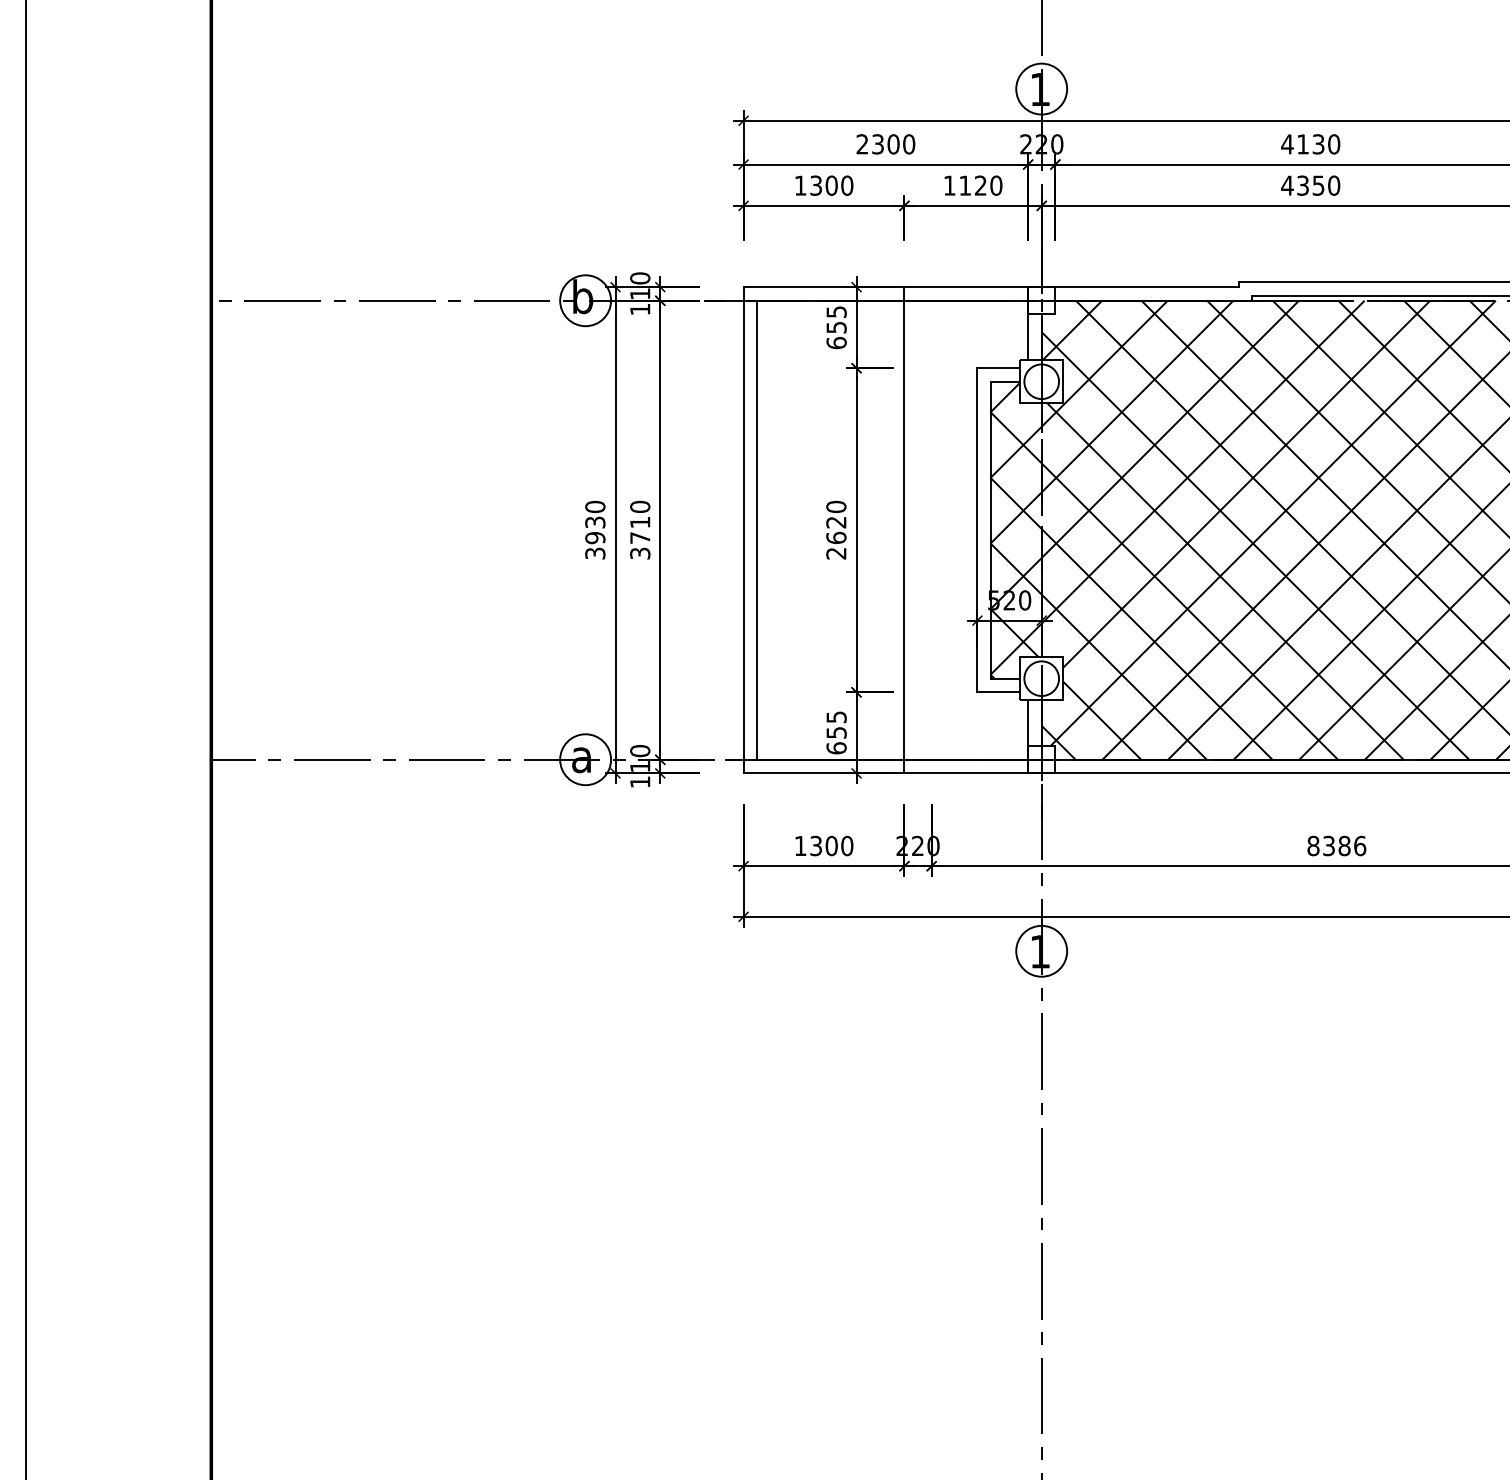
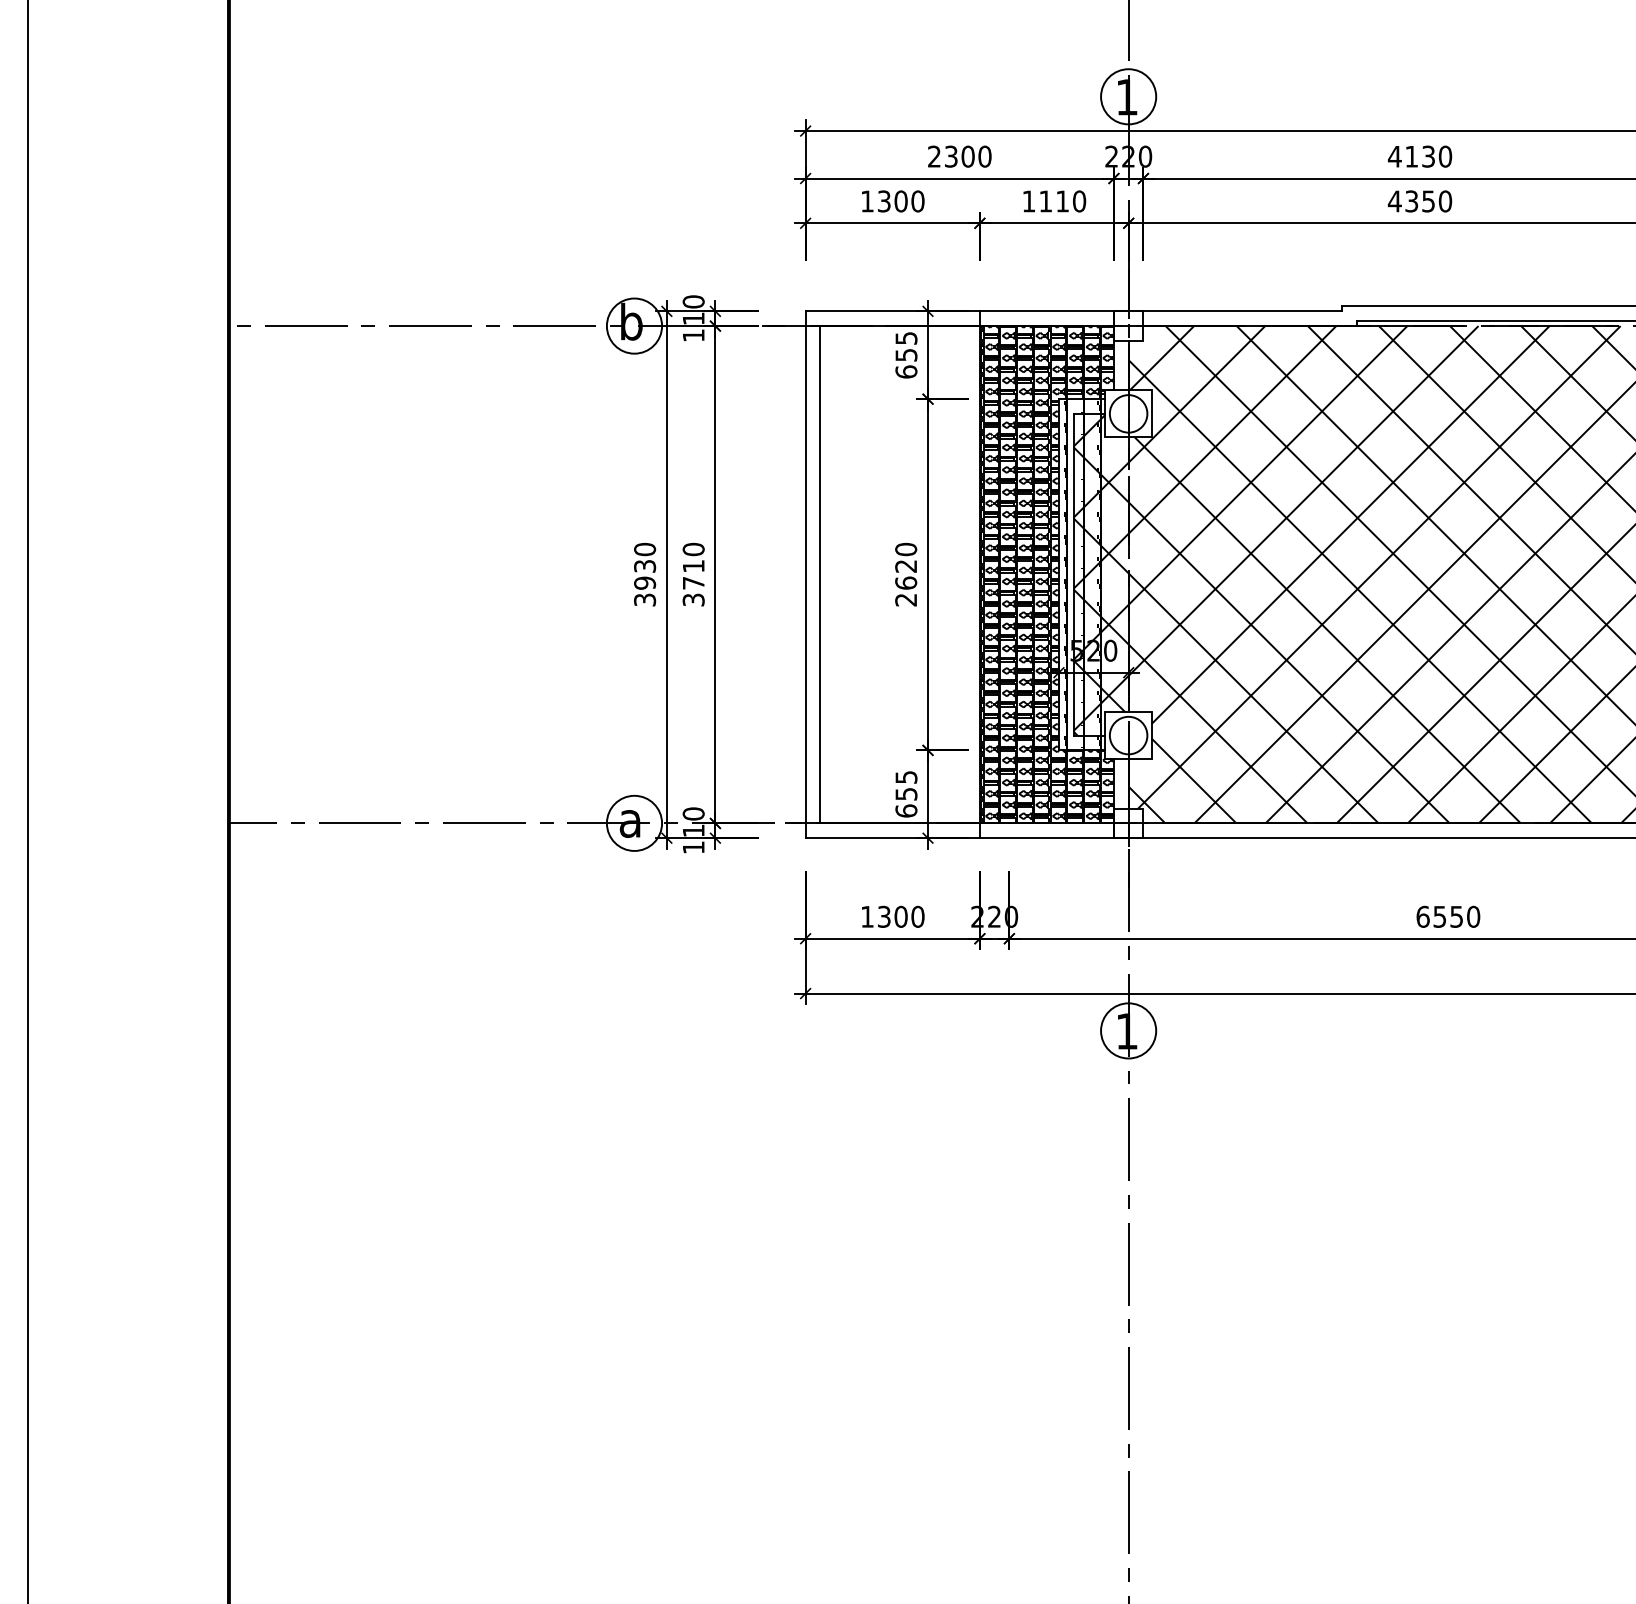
text: (980, 185) -> (1062, 201), 1120 -> 1110
hatch: (965, 530) -> (1046, 574), added
text: (1336, 845) -> (1448, 916), 8386 -> 6550

